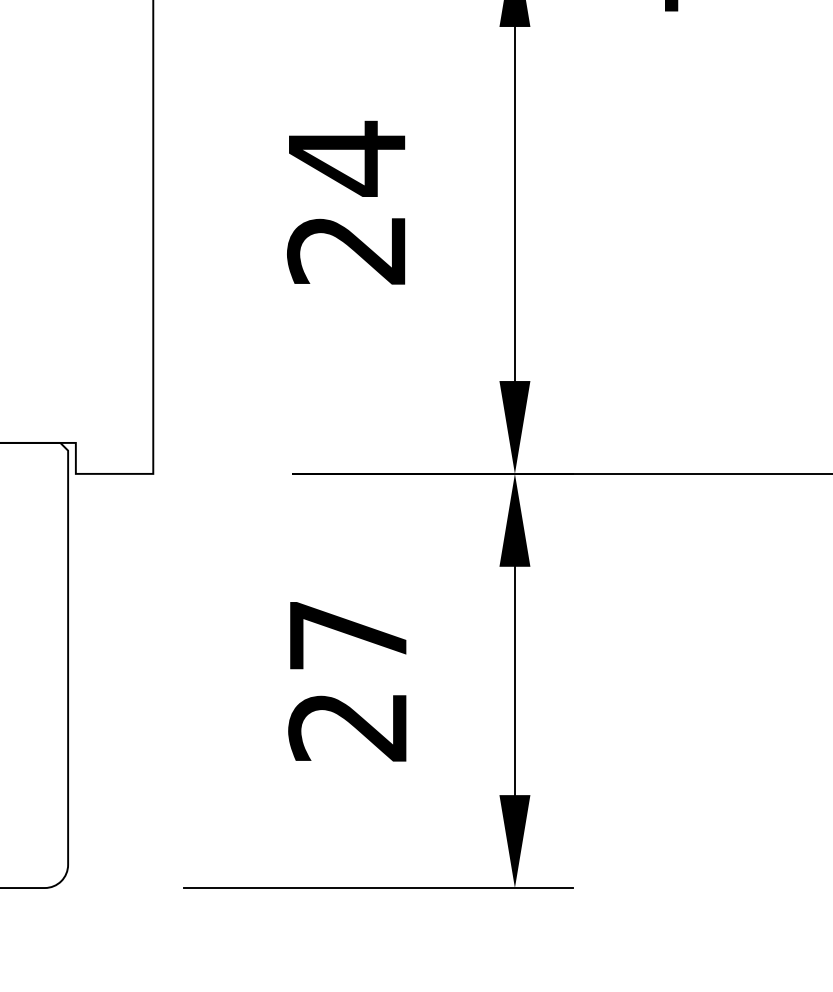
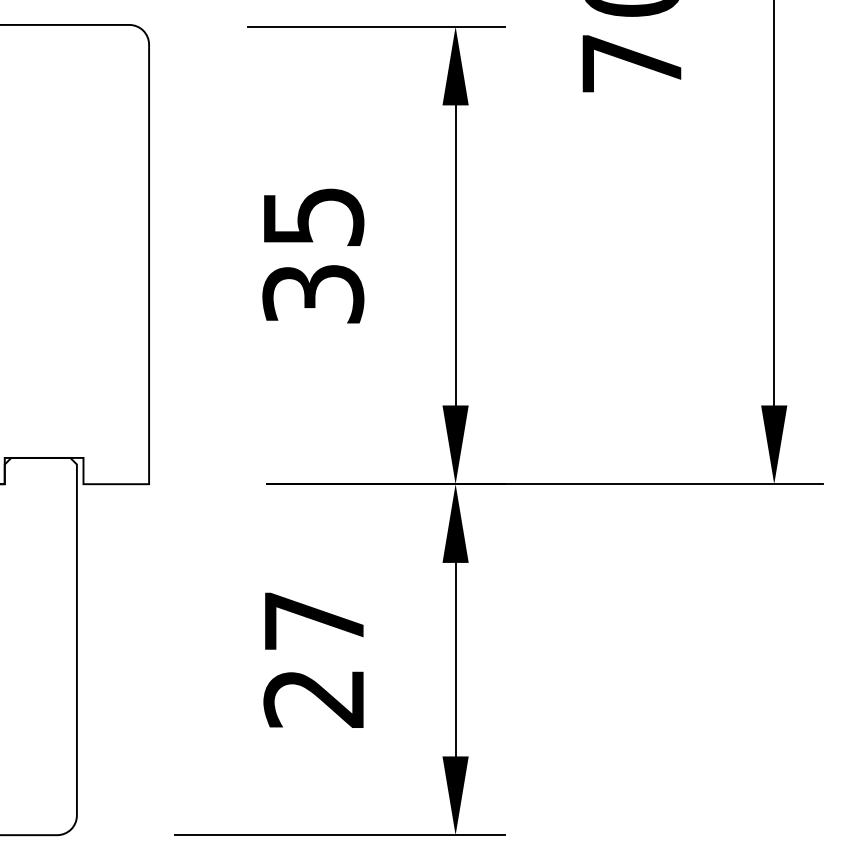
text: (347, 202) -> (313, 254), 24 -> 35

